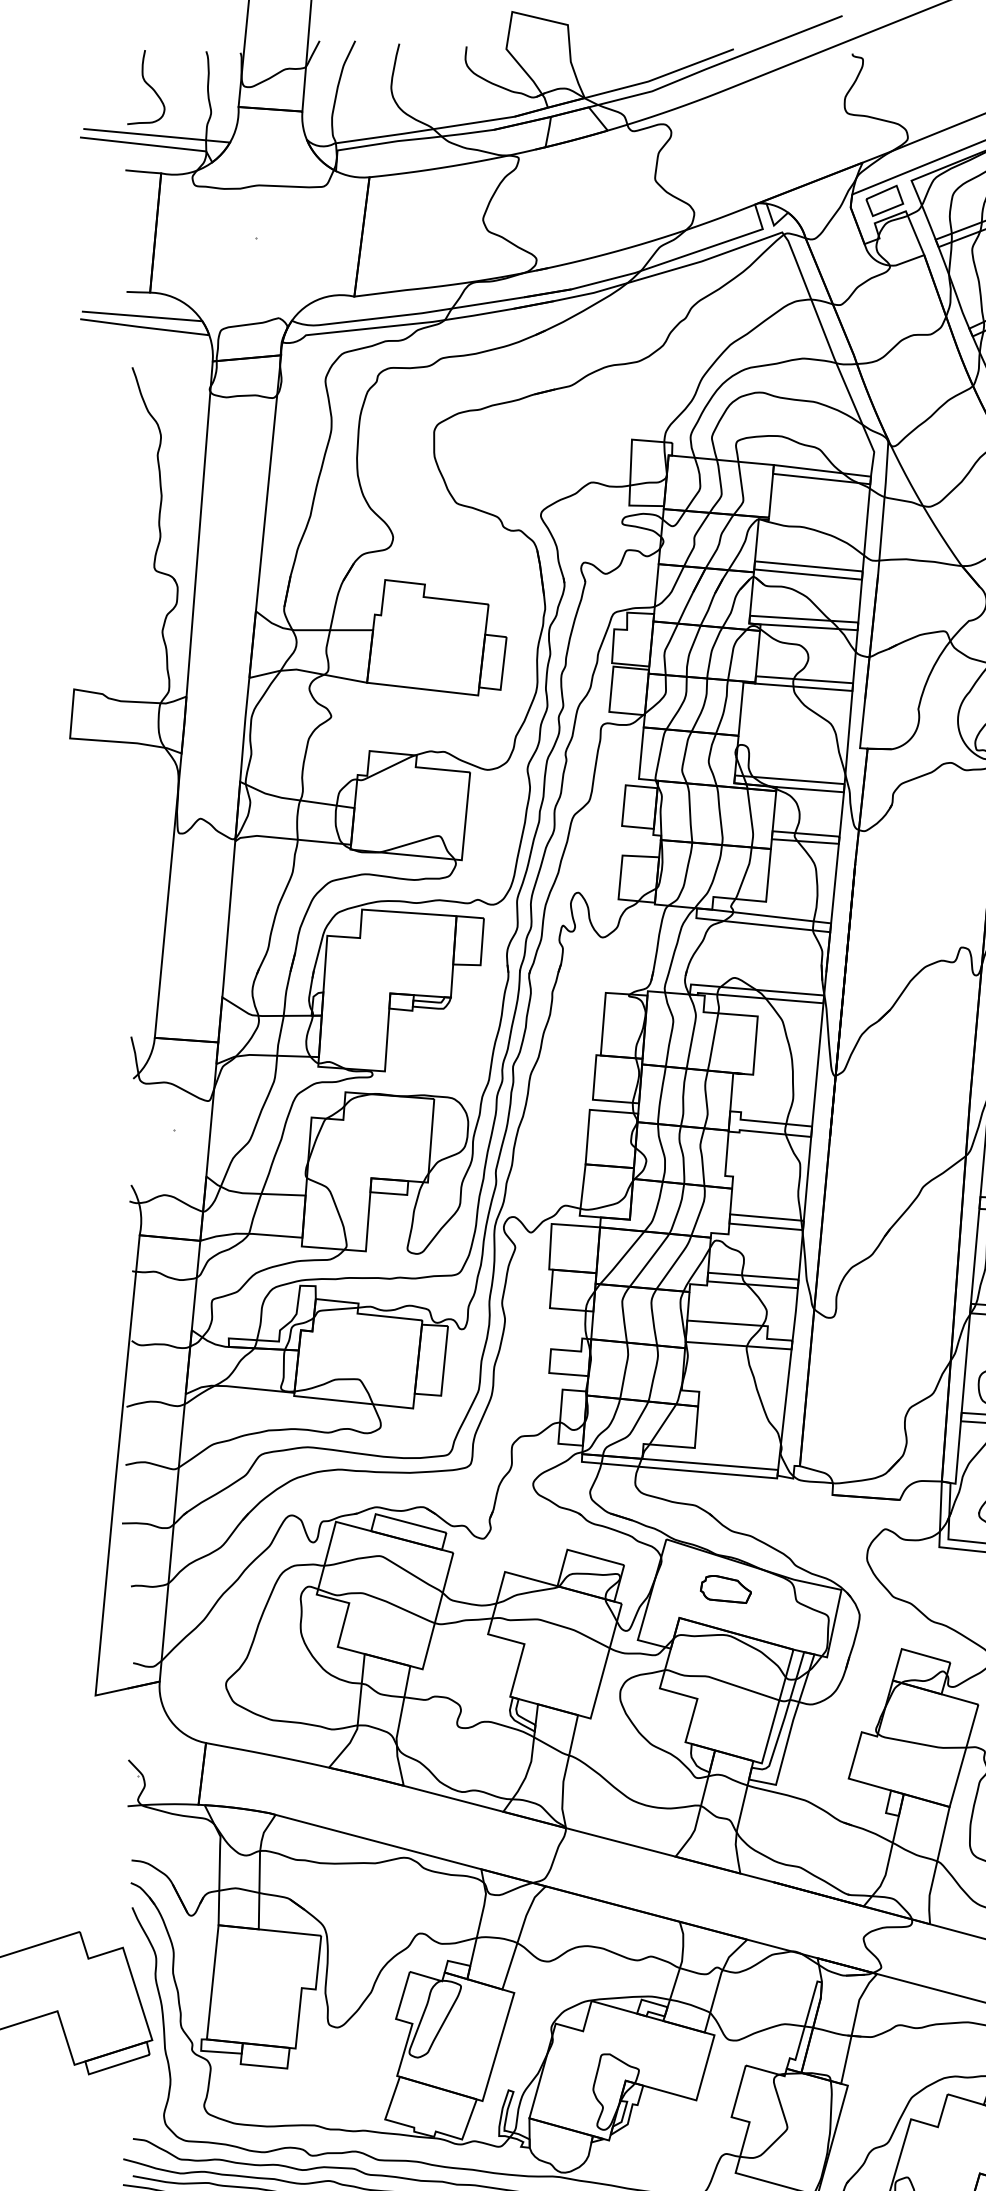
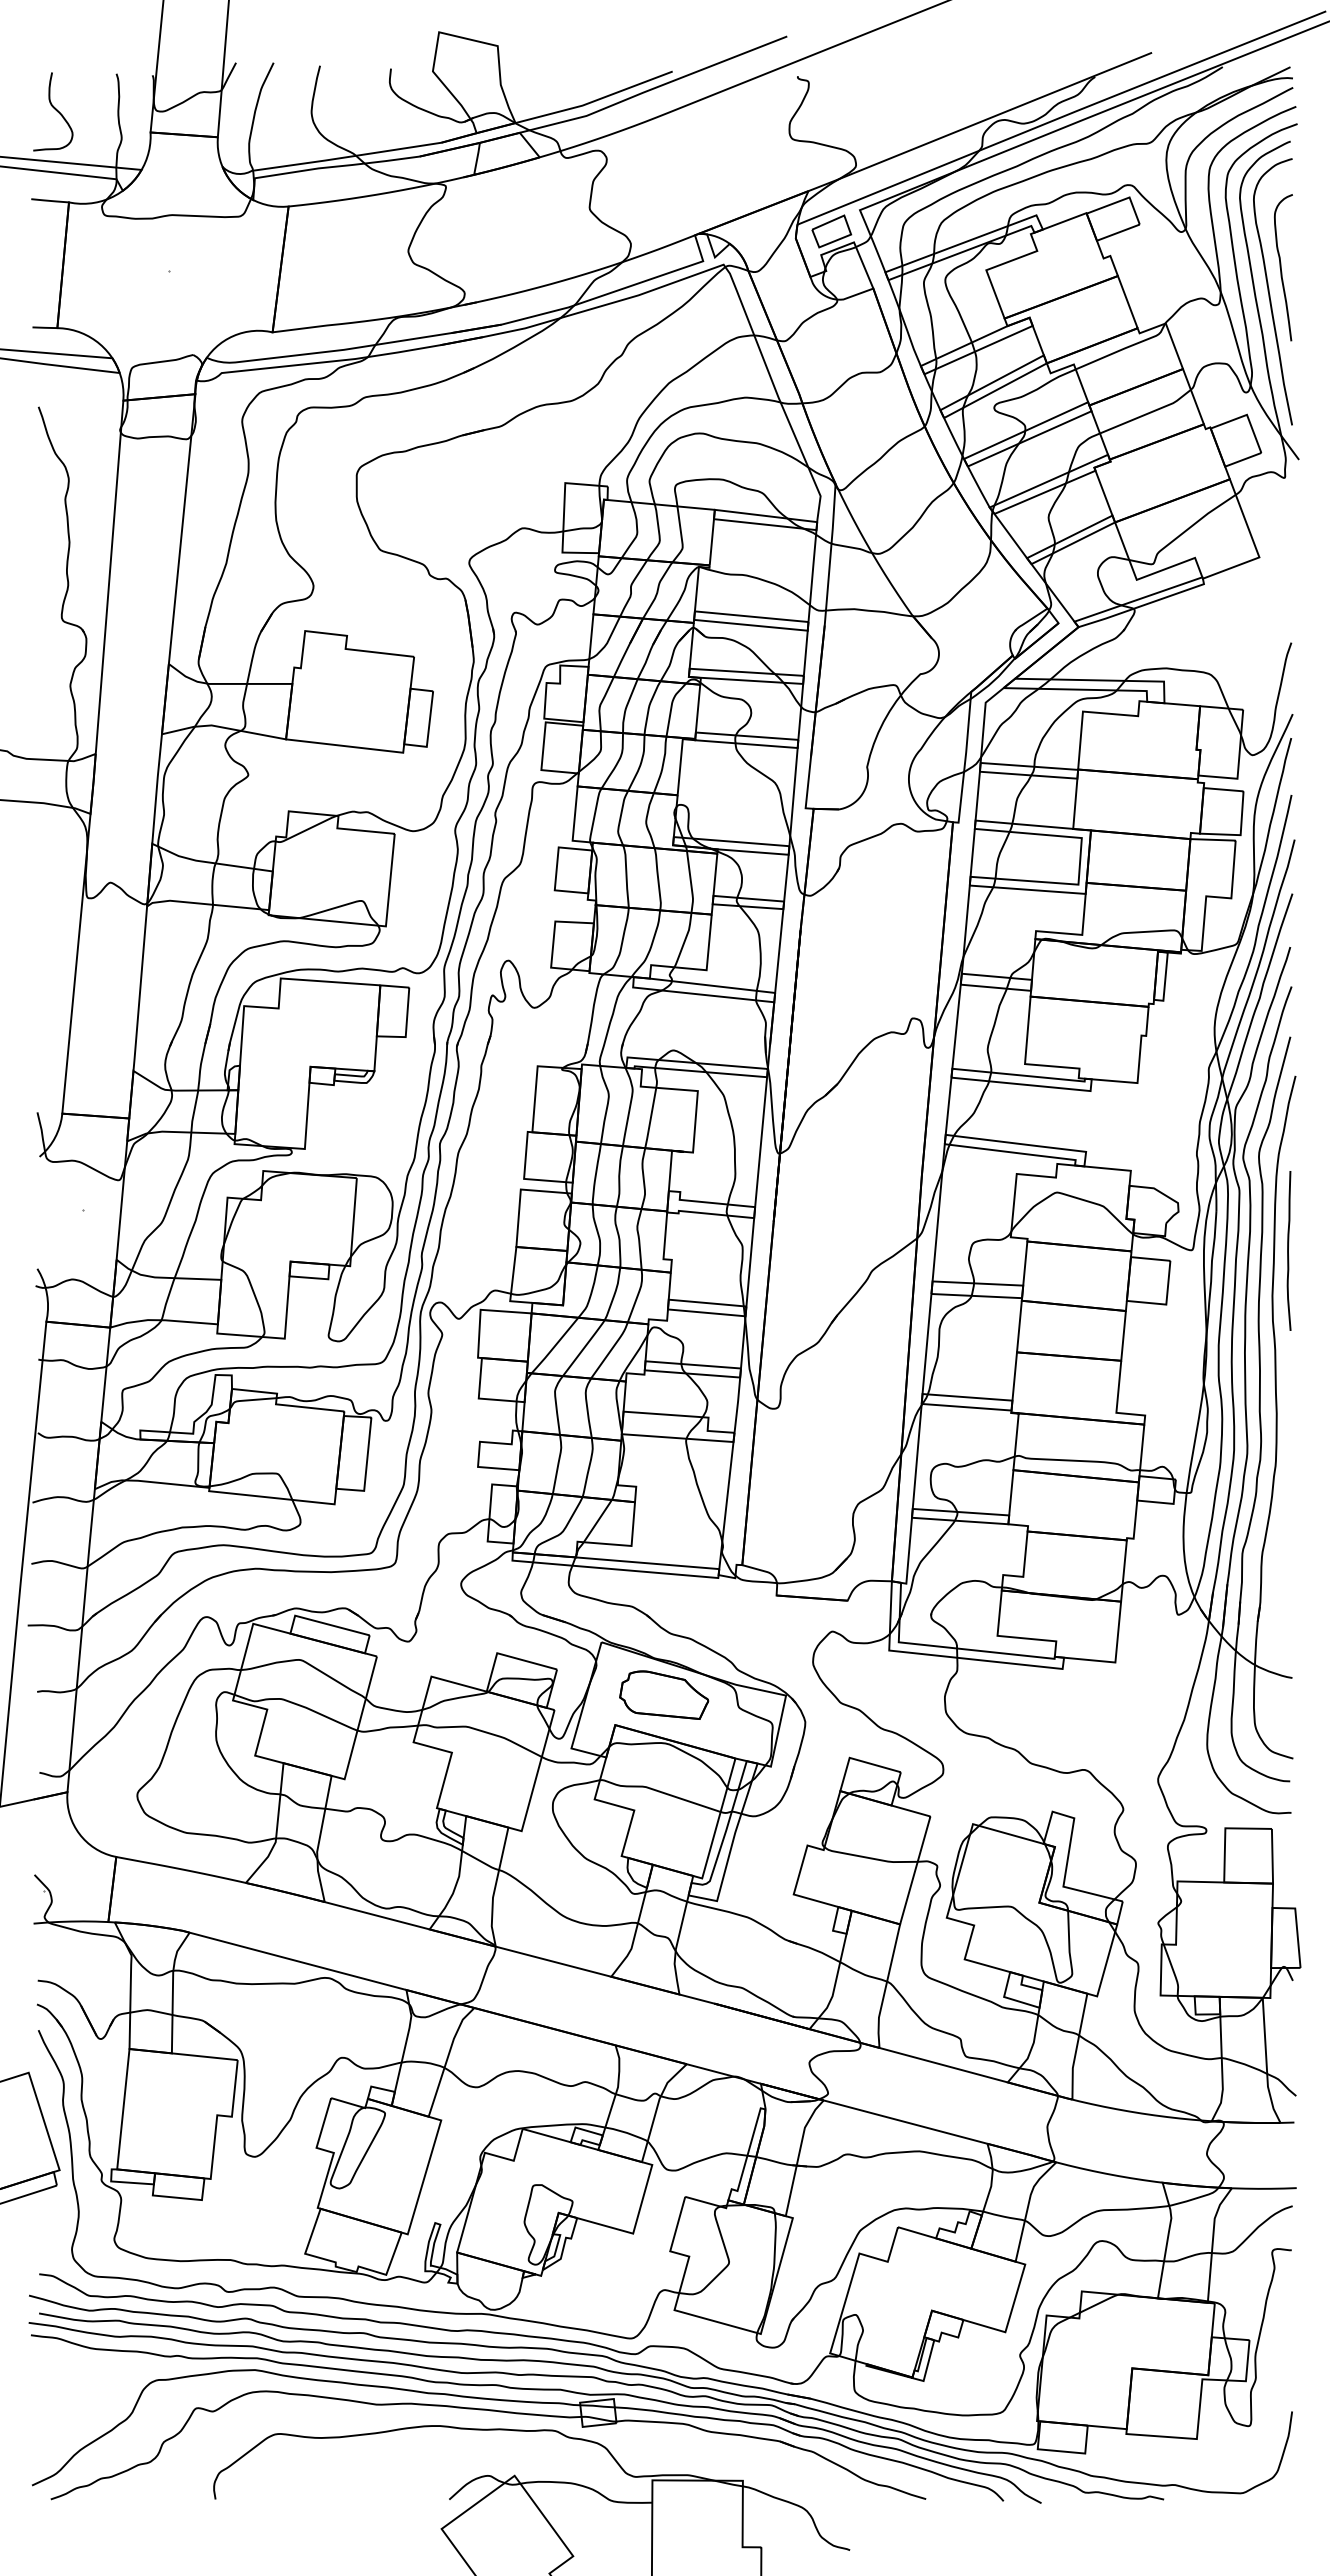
part: (726, 1588) -> (664, 1694), size x1.67

